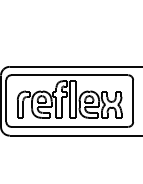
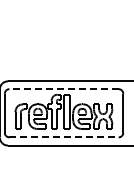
line: (70, 75) -> (64, 89), solid -> dashed
line: (70, 127) -> (64, 137), solid -> dashed

